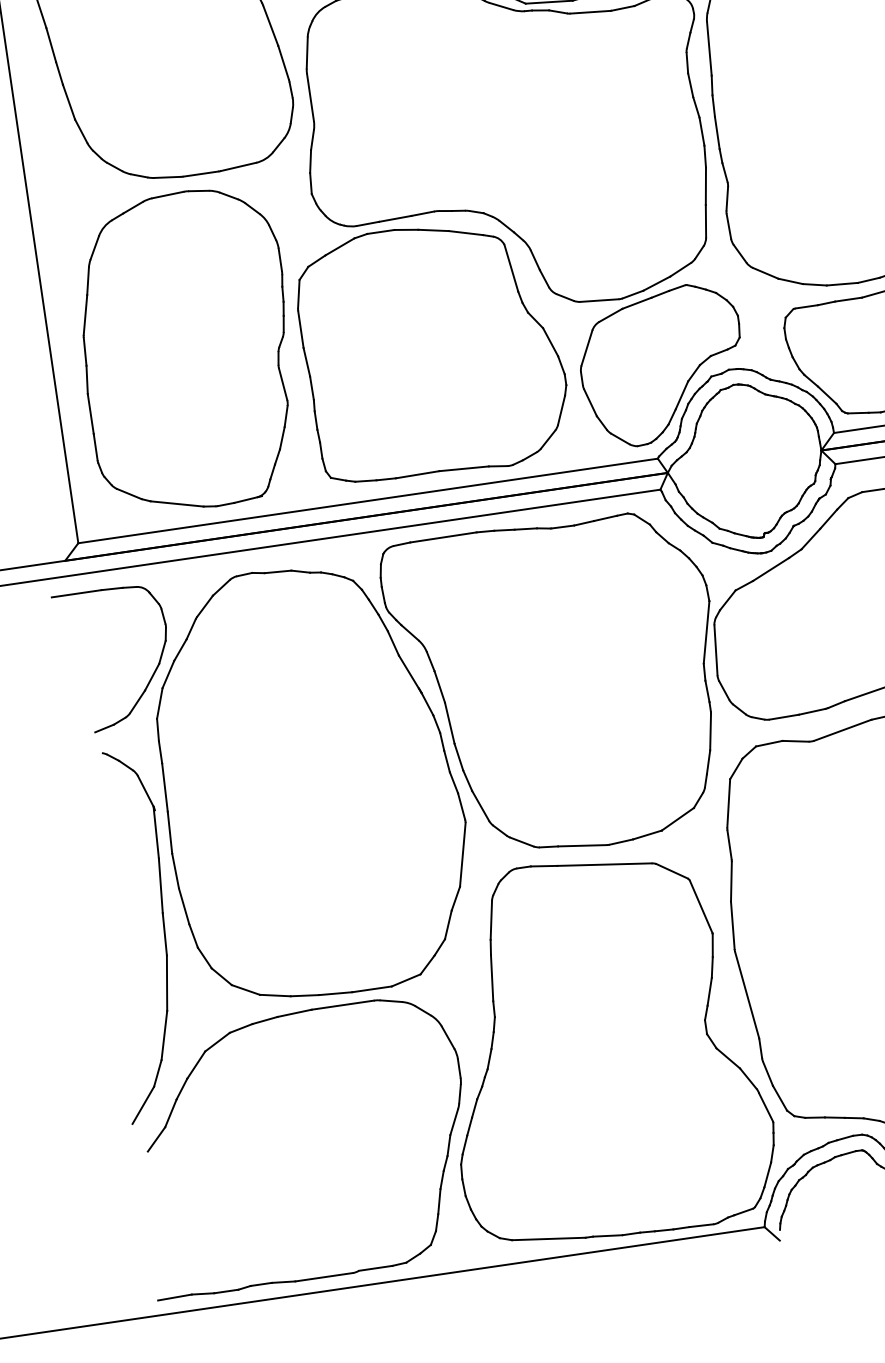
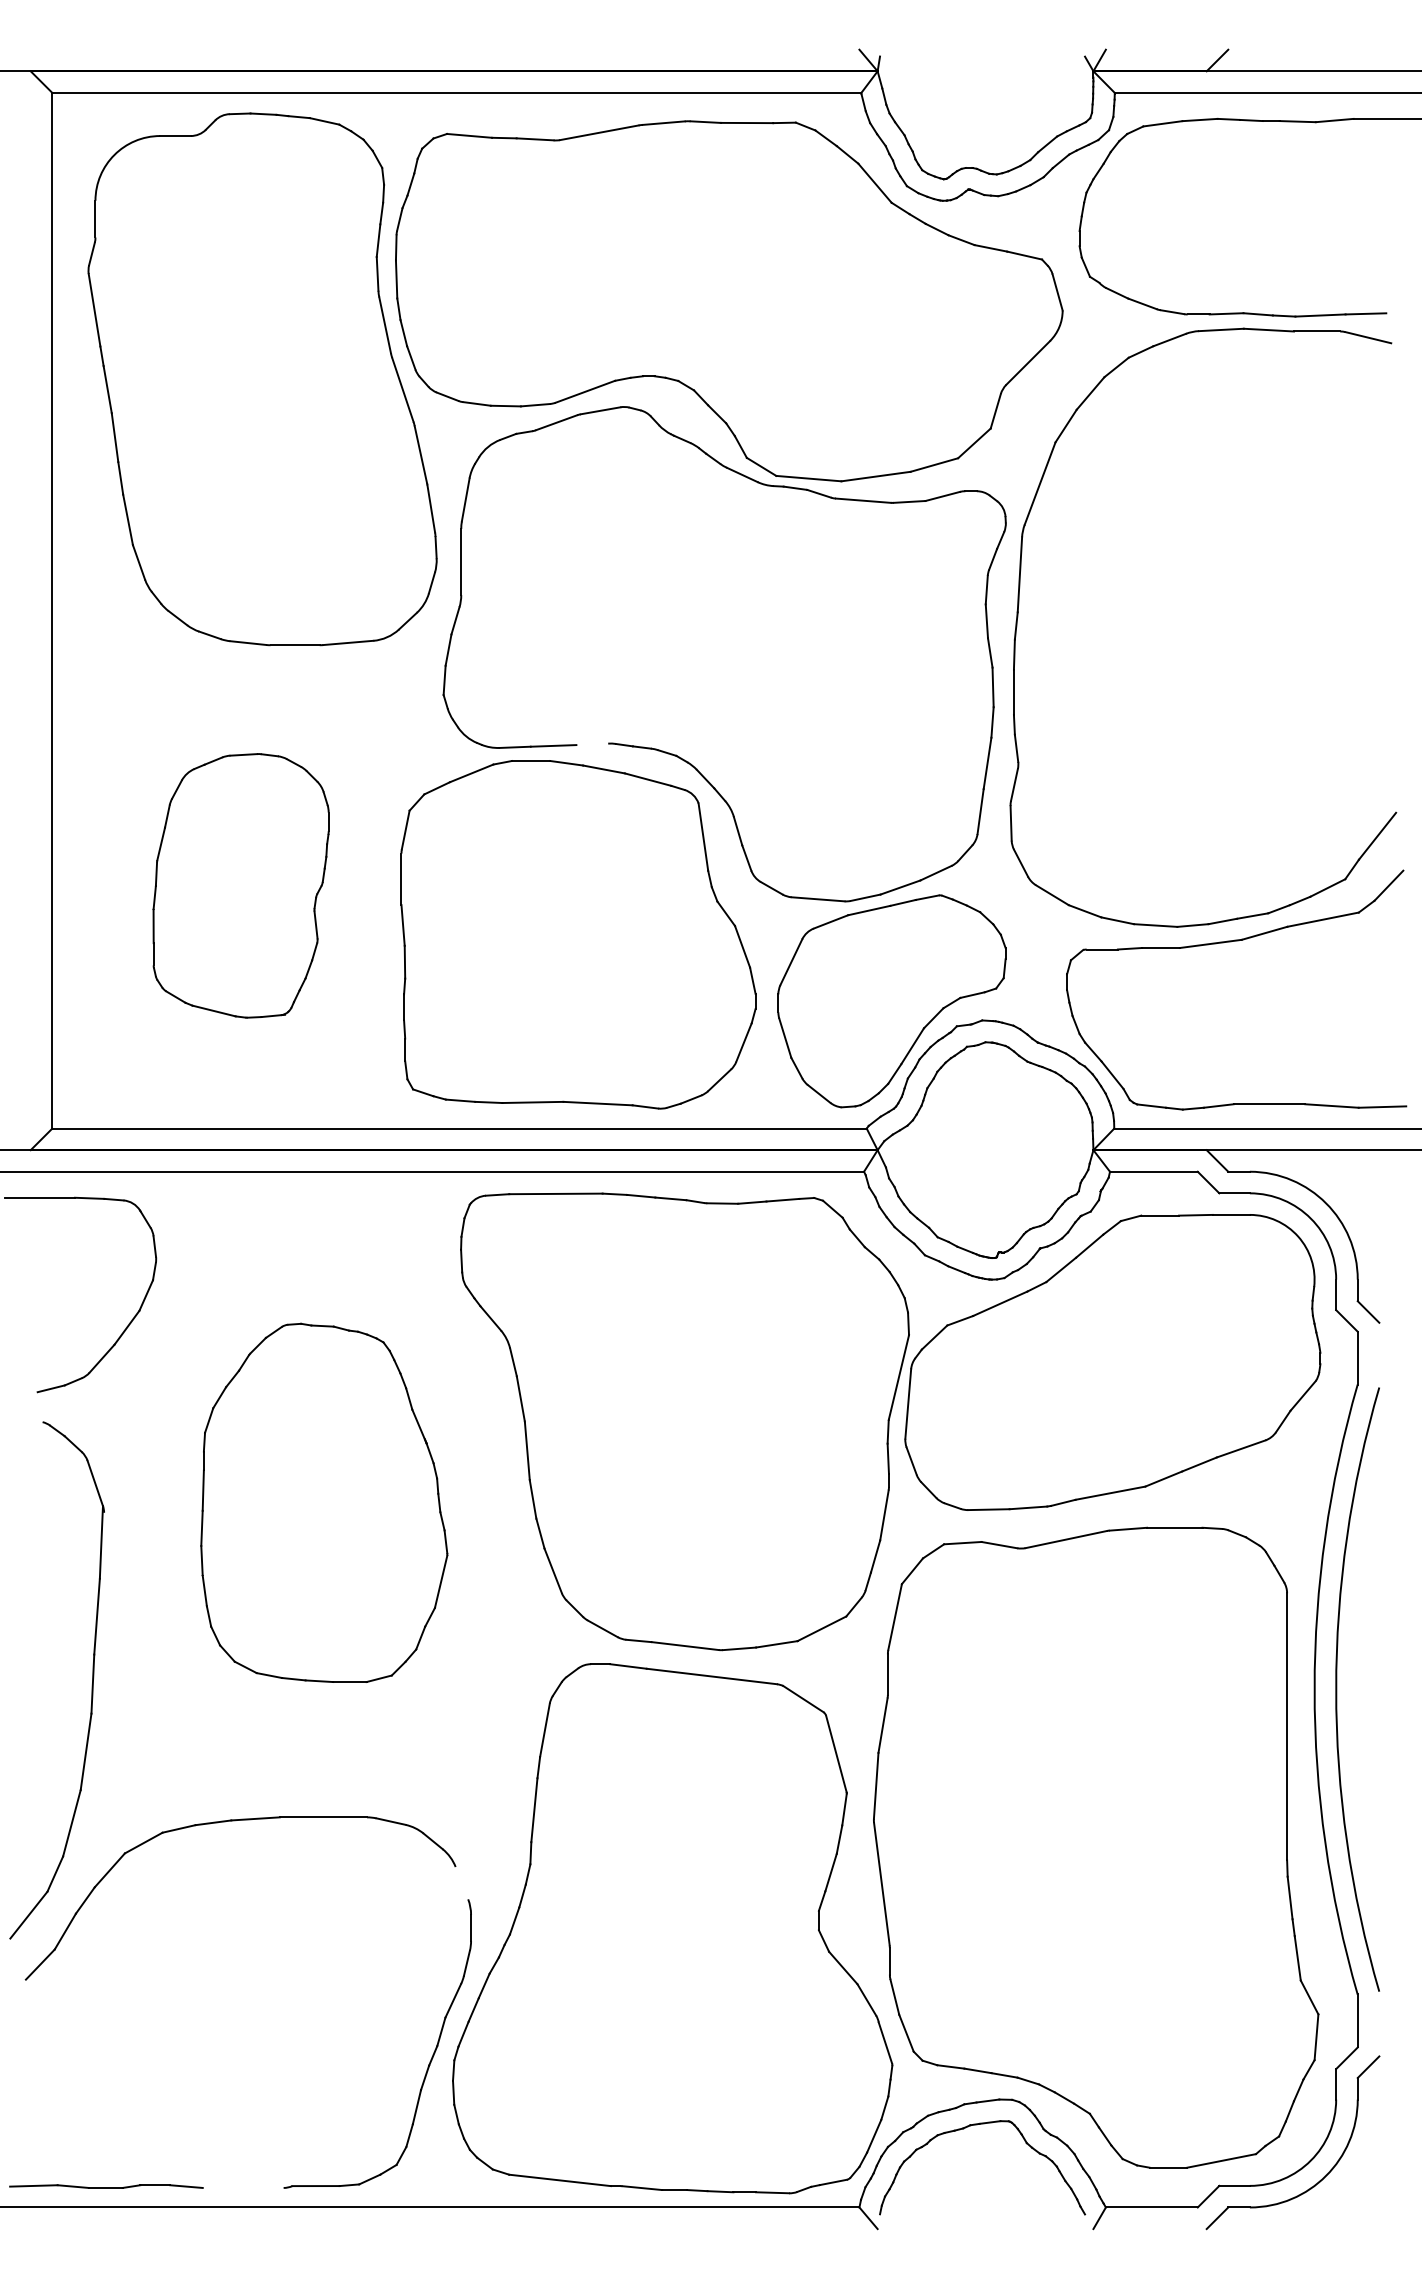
line: (422, 213) -> (592, 744), removed
part: (187, 350) -> (240, 885), size x0.6
part: (310, 781) -> (324, 1502), size x0.6
line: (447, 1037) -> (461, 1883), removed
line: (323, 1276) -> (242, 2187), removed

